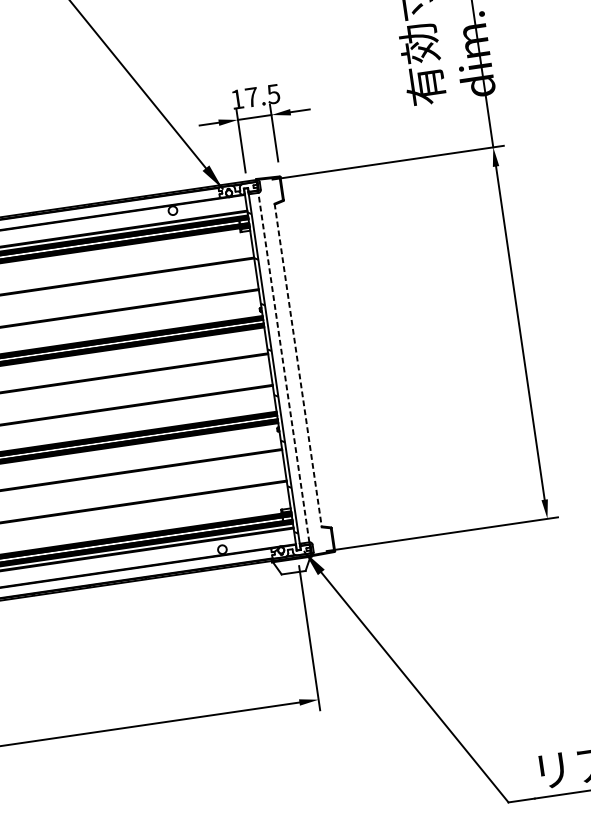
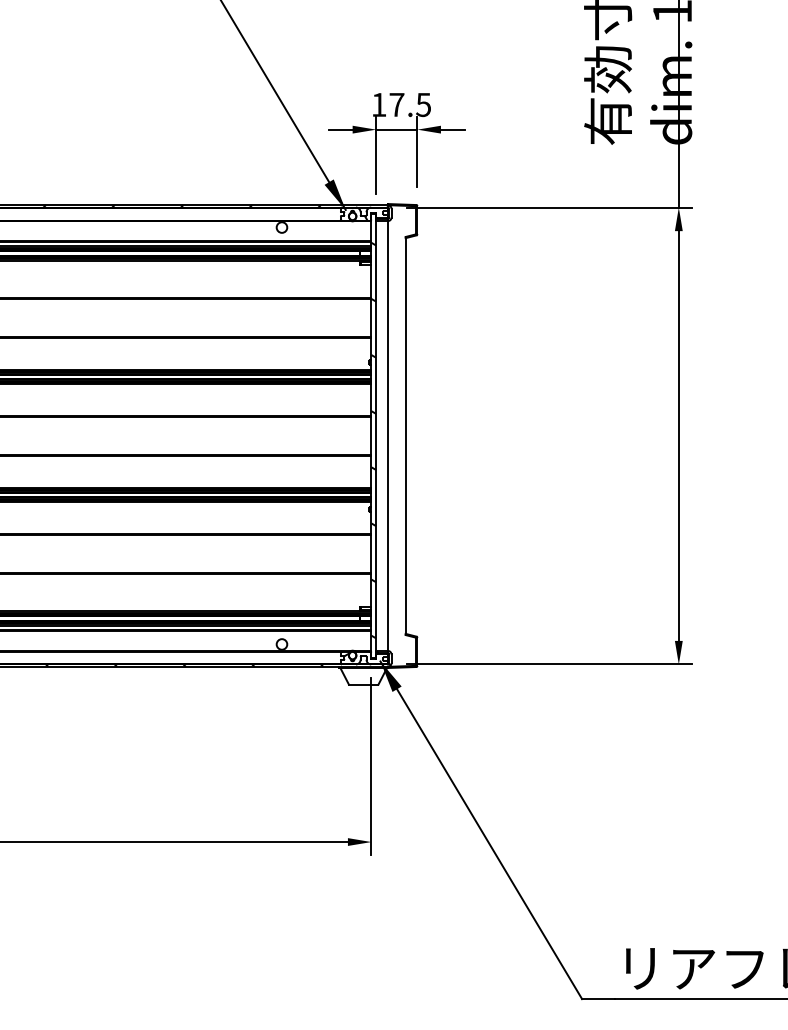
line: (298, 365) -> (405, 436), dashed -> solid
line: (283, 368) -> (387, 436), dashed -> solid

